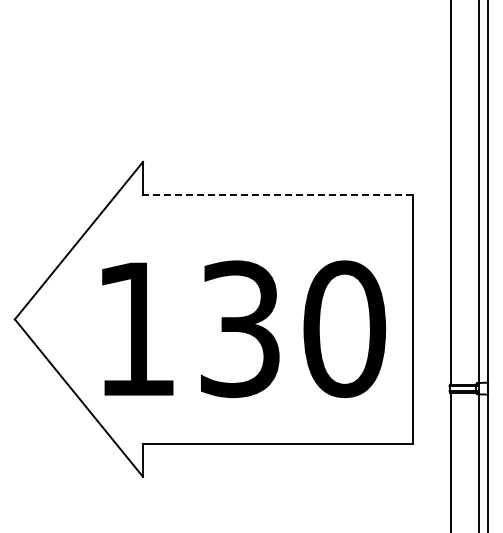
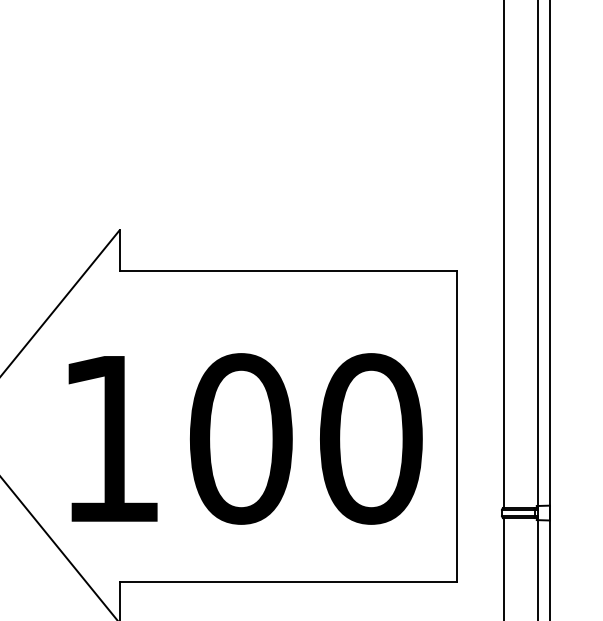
line: (277, 194) -> (287, 270), dashed -> solid
text: (240, 329) -> (241, 439), 130 -> 100

